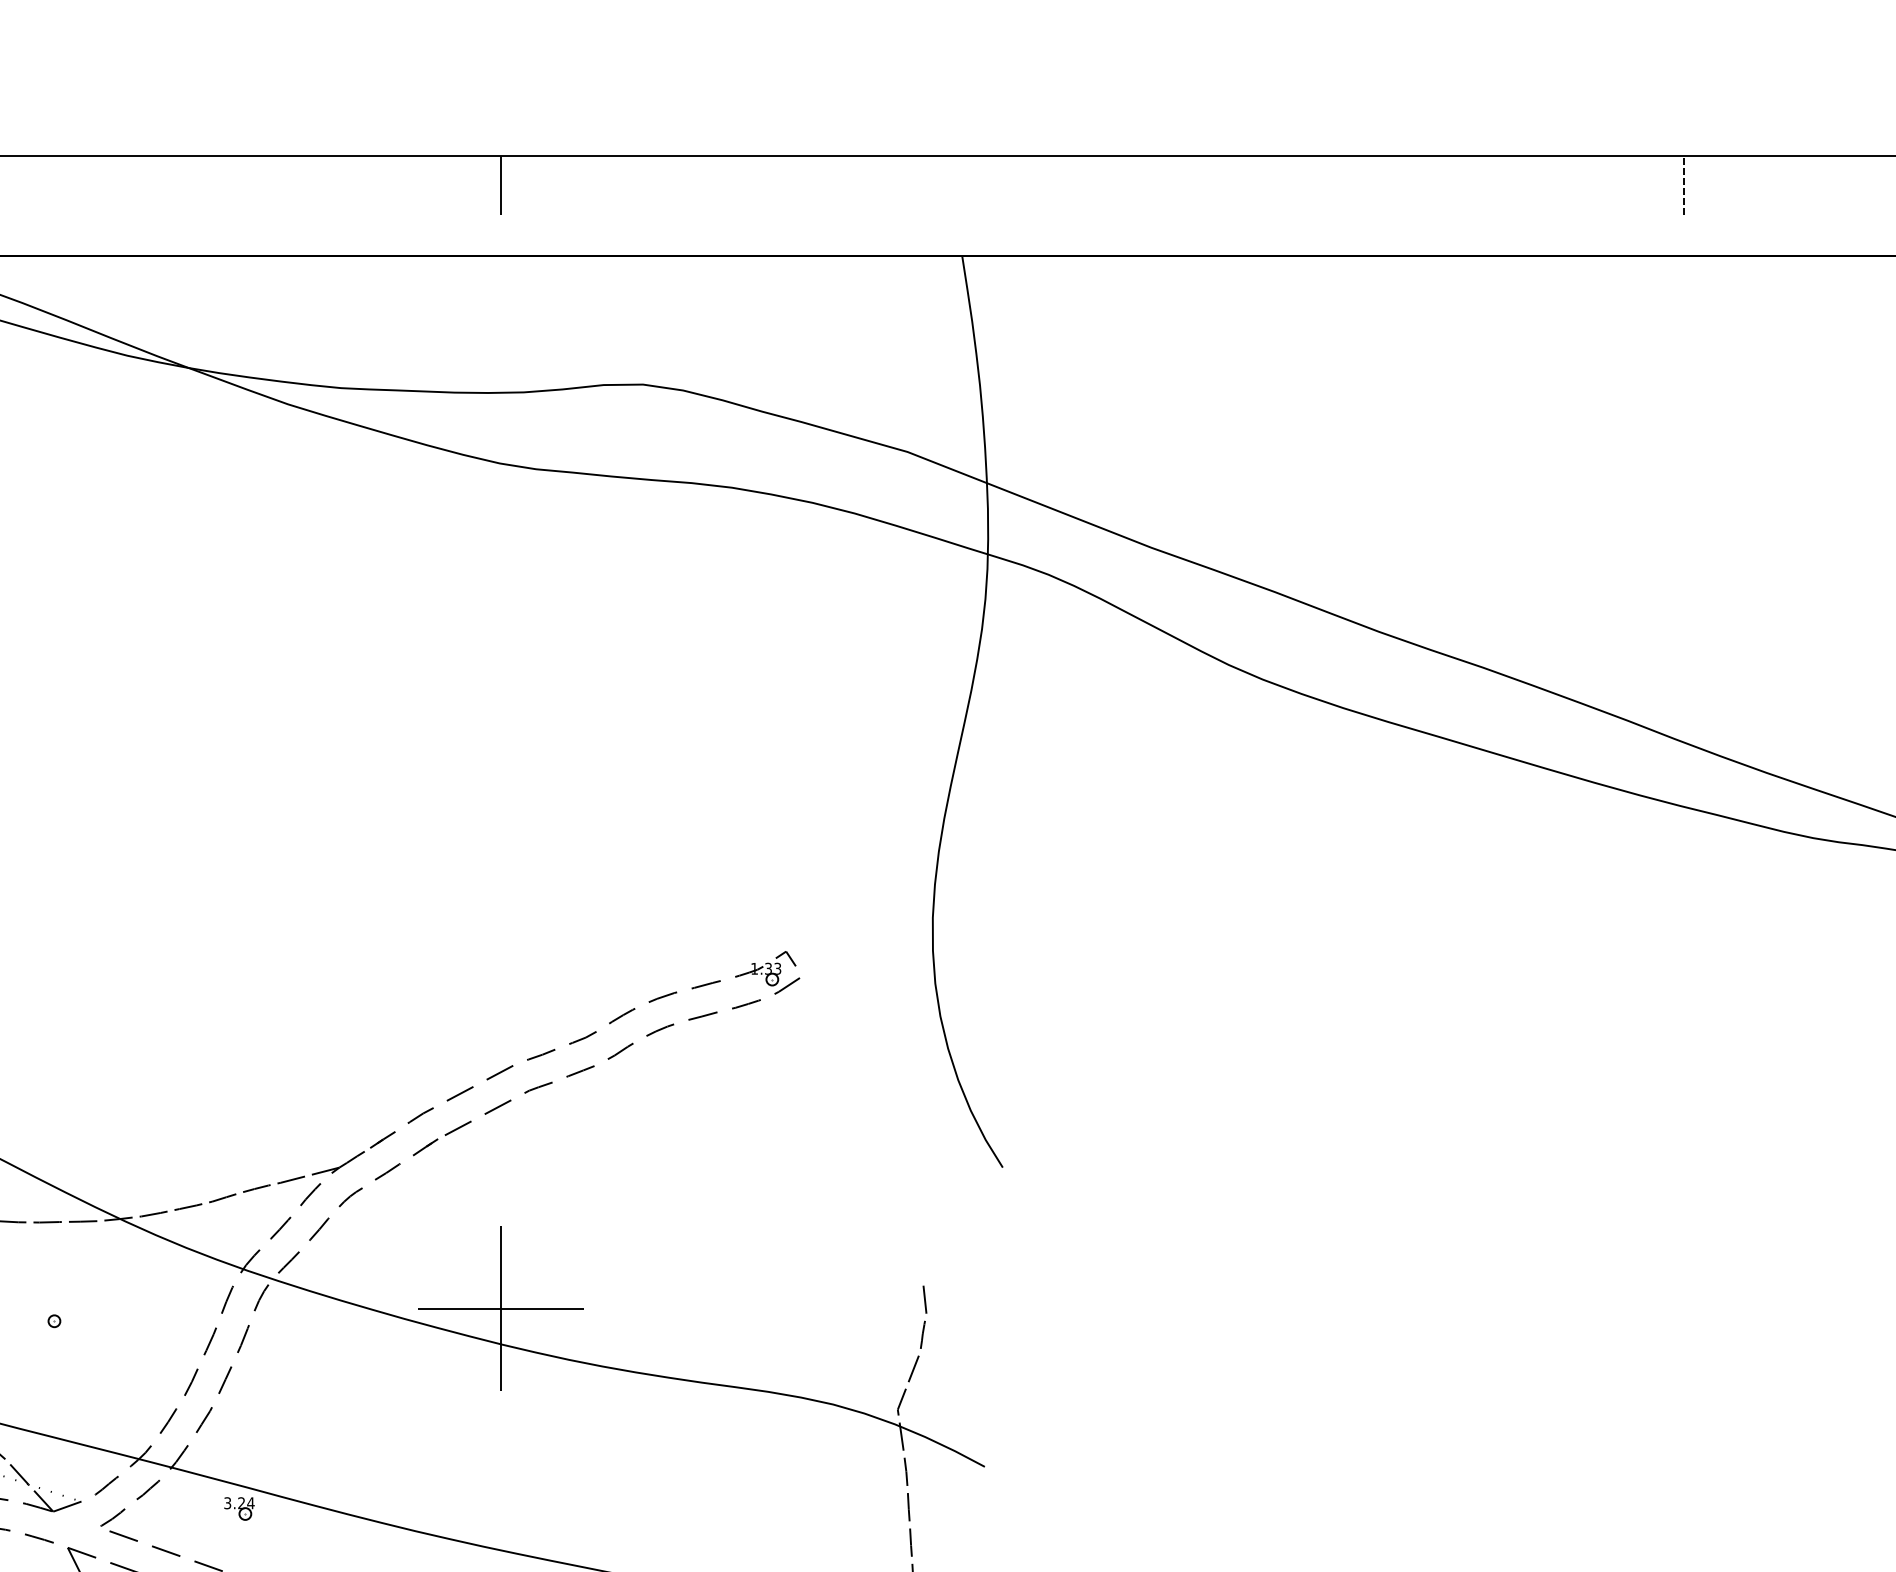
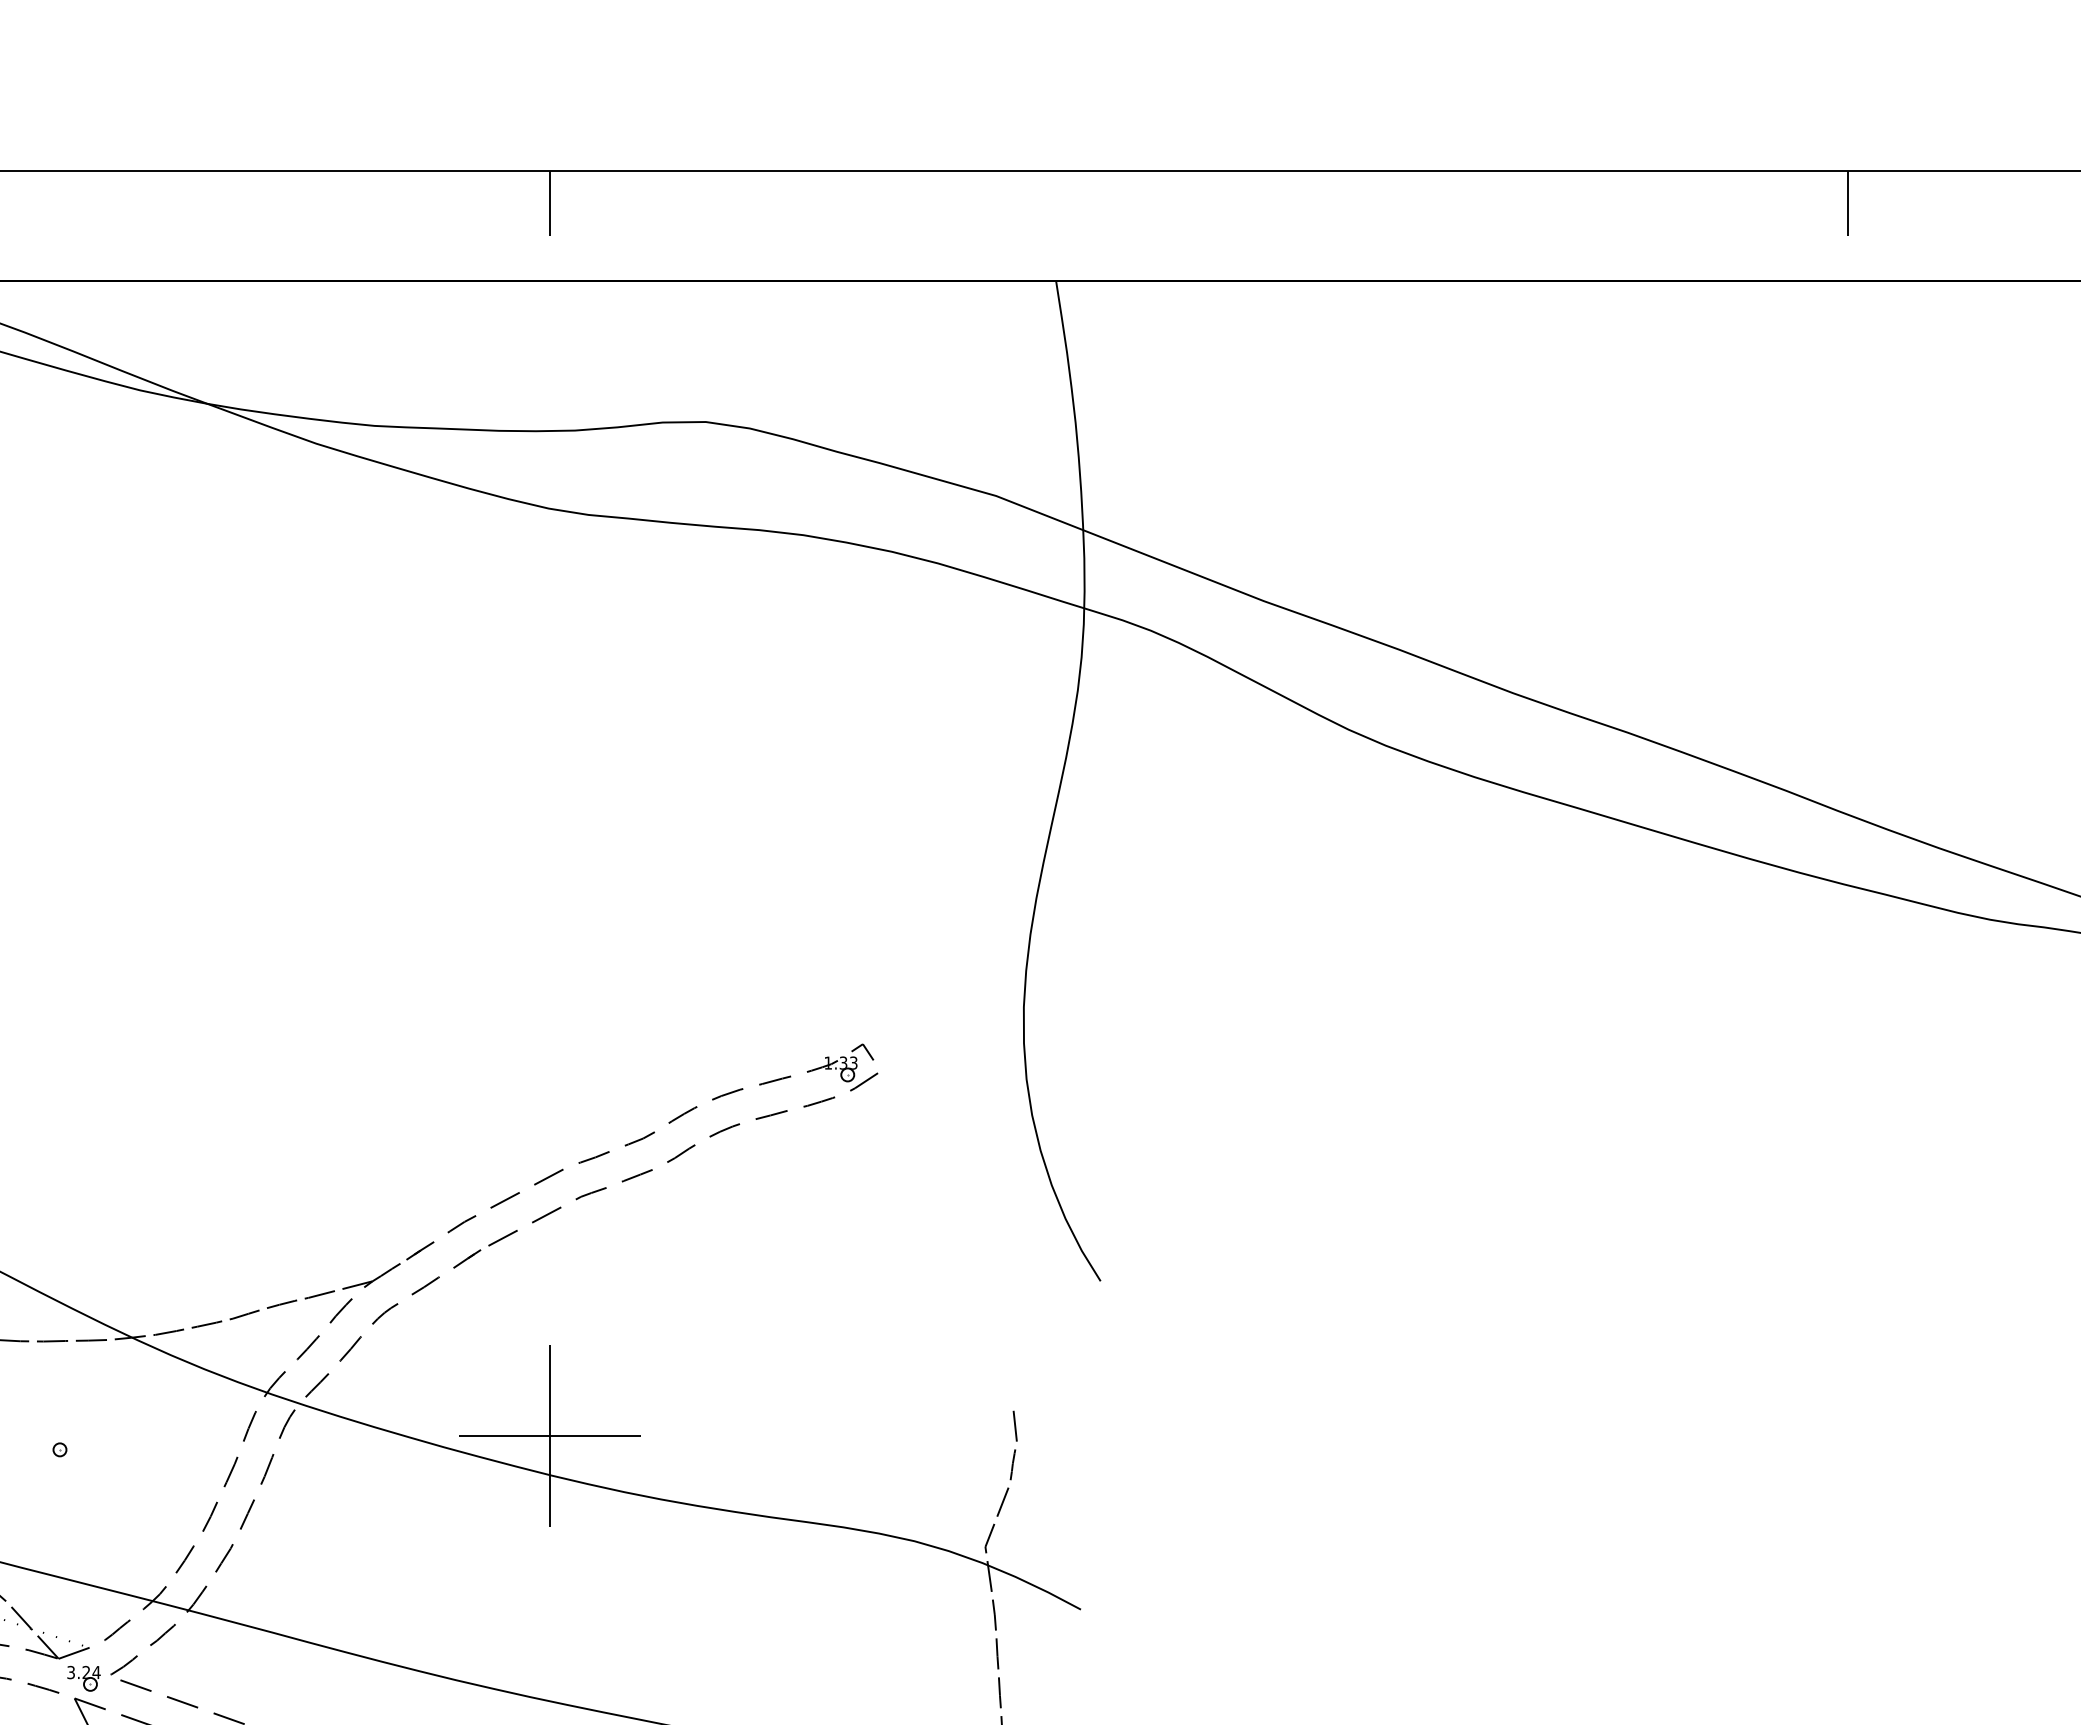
line: (1683, 184) -> (1847, 202), dashed -> solid
part: (239, 1508) -> (83, 1678), moved

